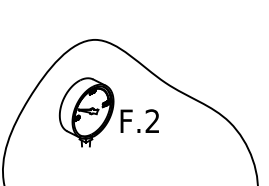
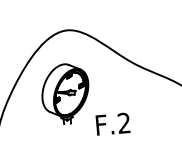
text: (139, 120) -> (112, 123), moved

